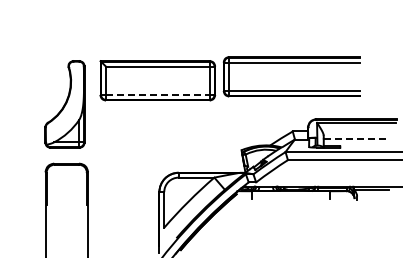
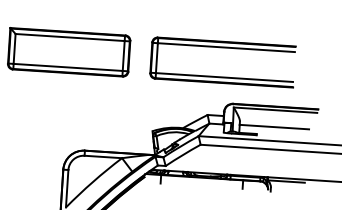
part: (291, 63) -> (223, 48), moved
line: (157, 94) -> (67, 66), dashed -> solid
line: (356, 138) -> (274, 126), dashed -> solid

